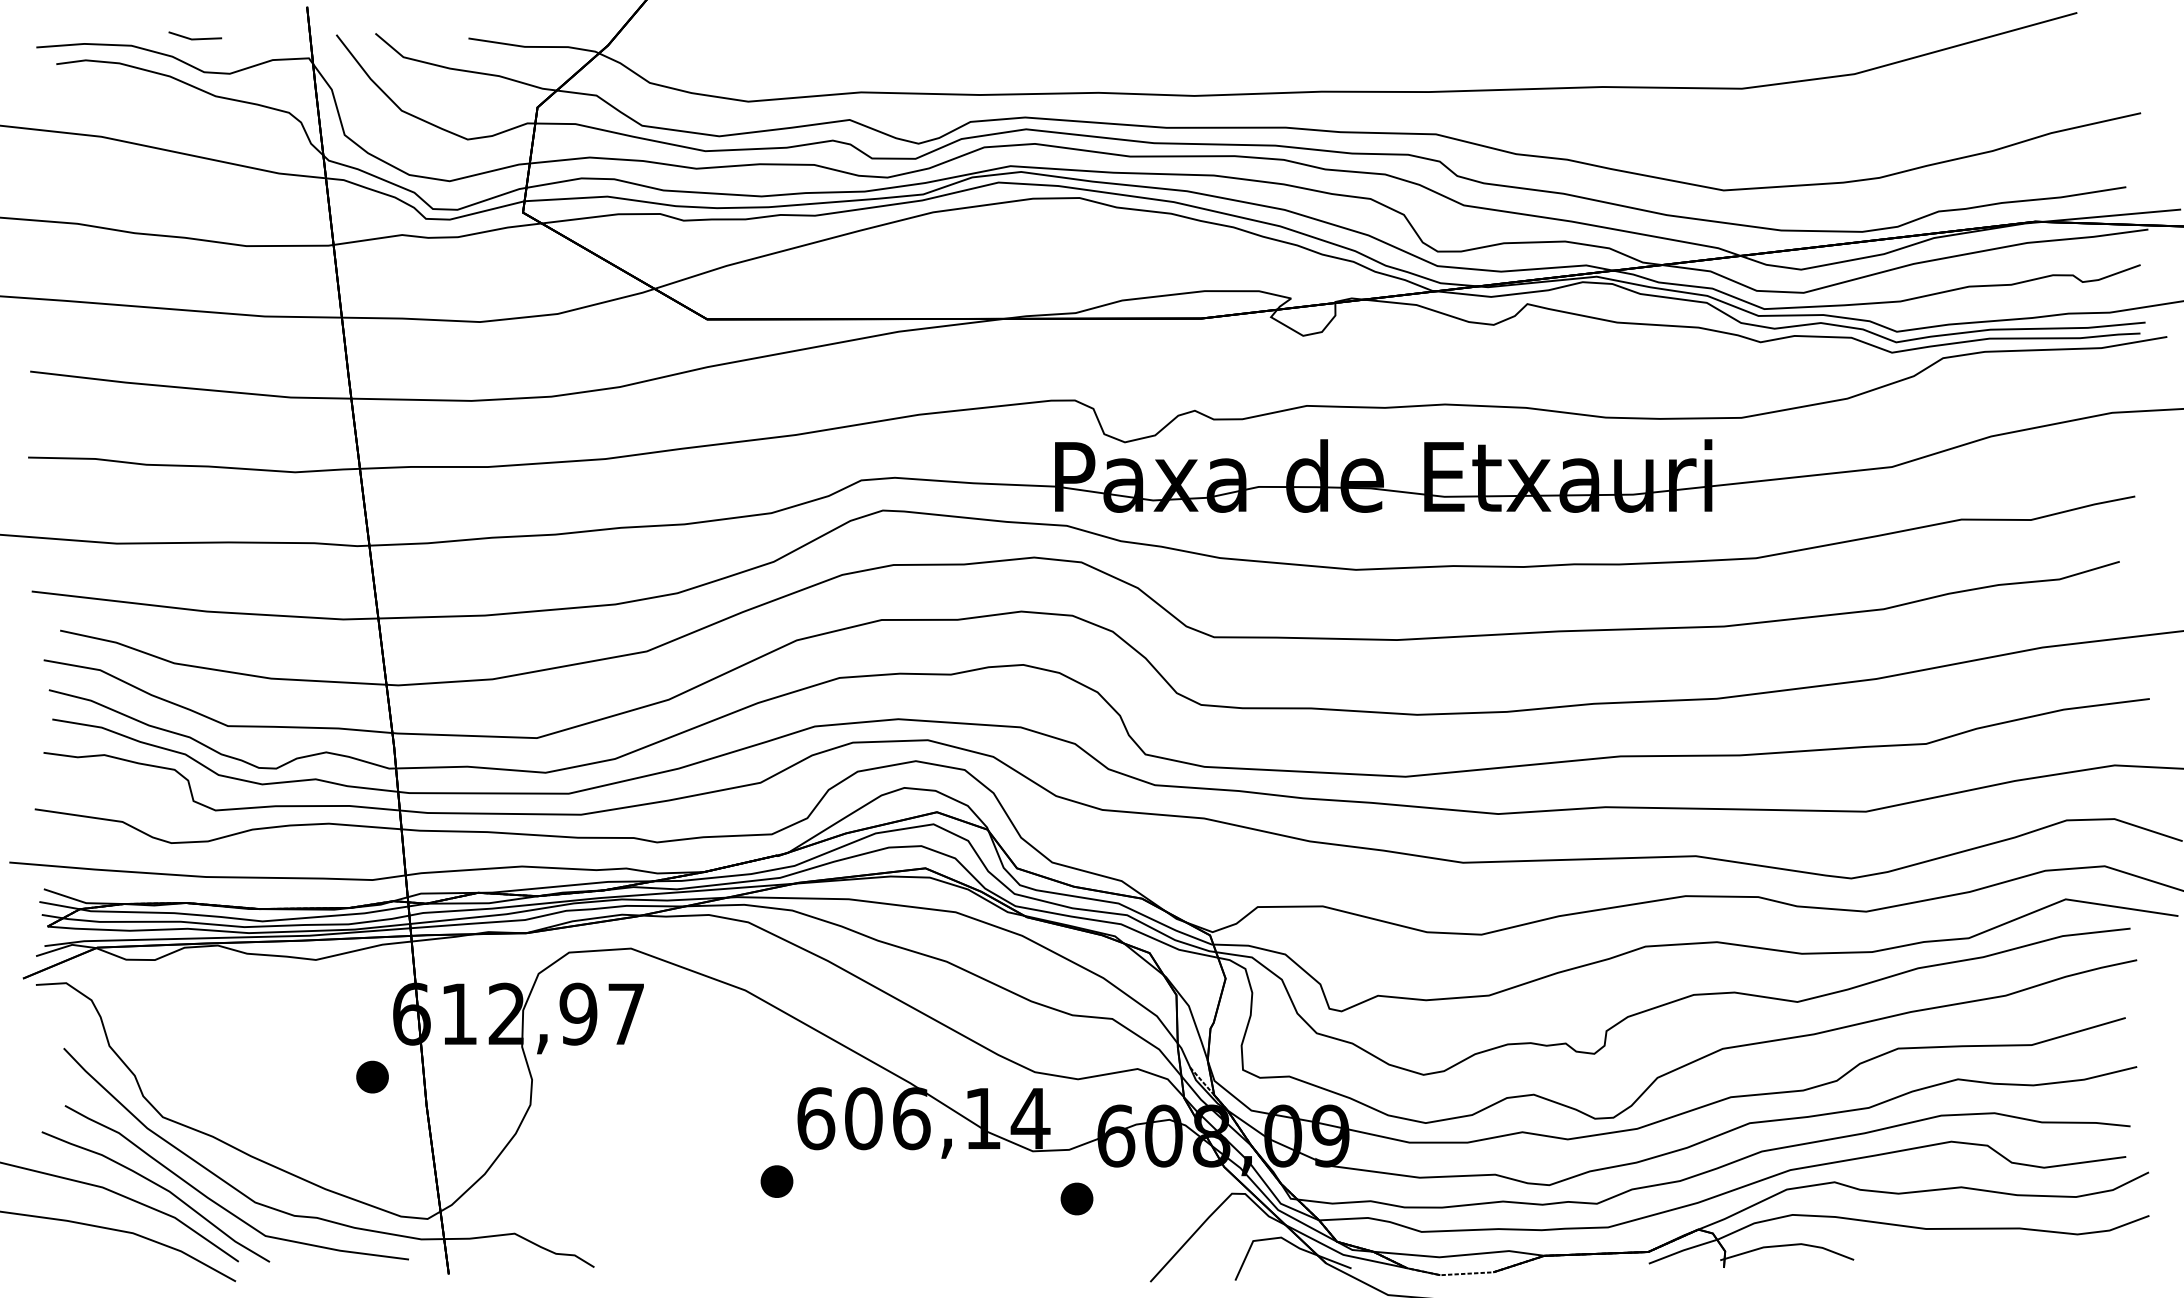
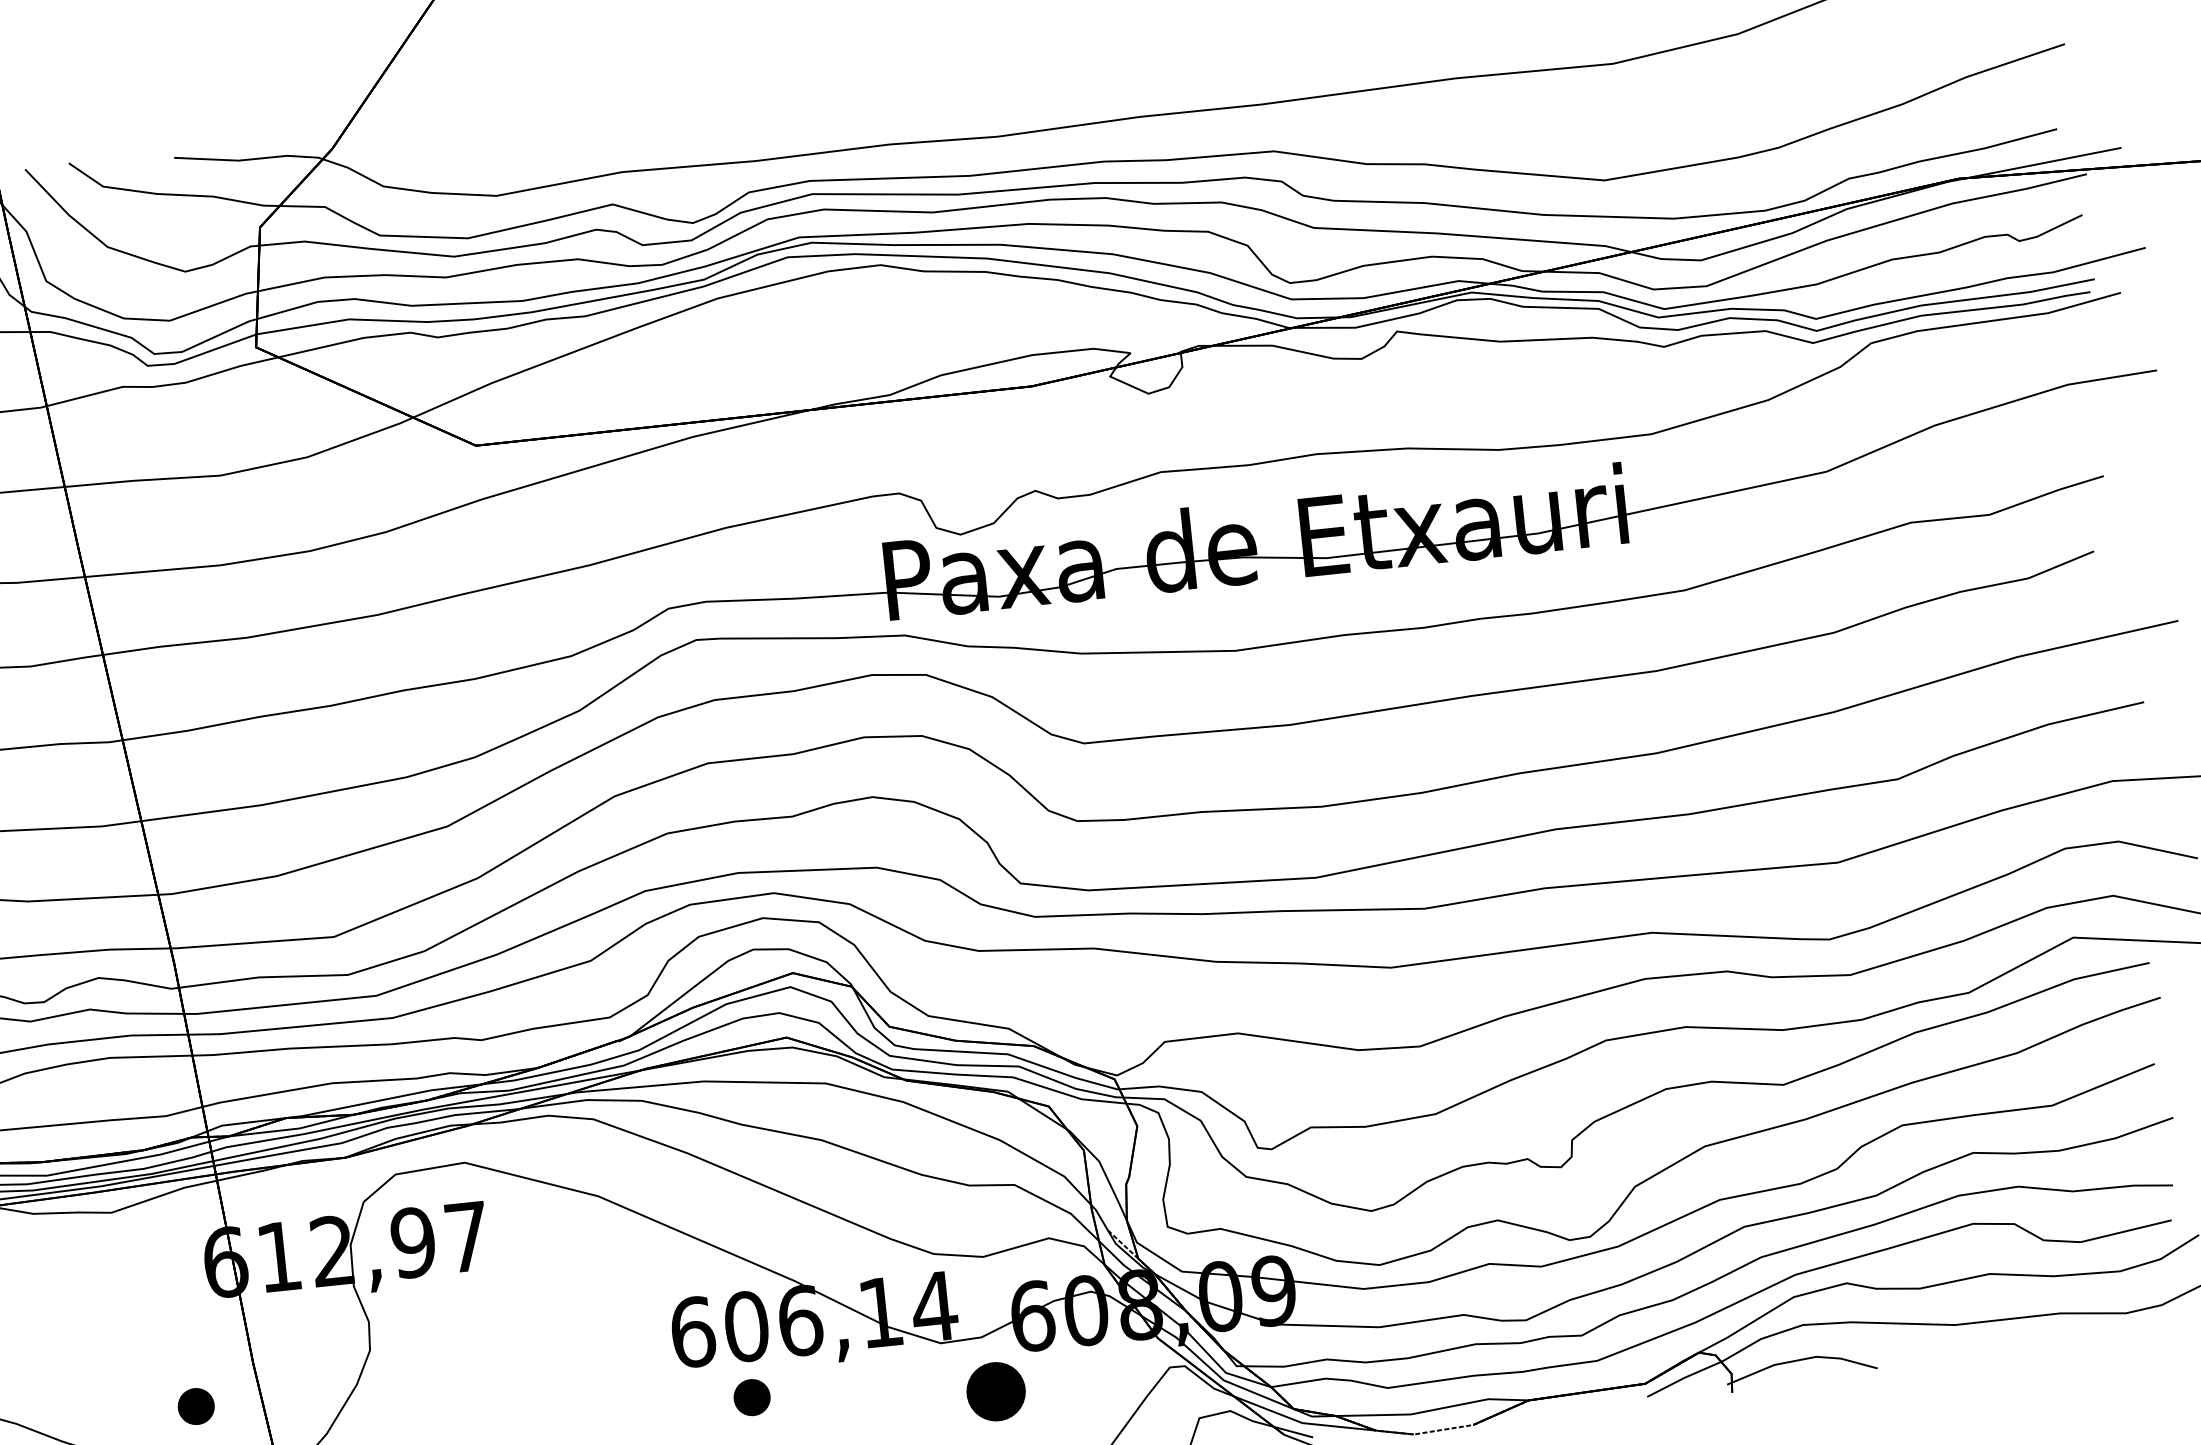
part: (372, 1076) -> (196, 1405), moved
part: (776, 1181) -> (751, 1397), moved
part: (1076, 1198) -> (995, 1391), size x1.6

